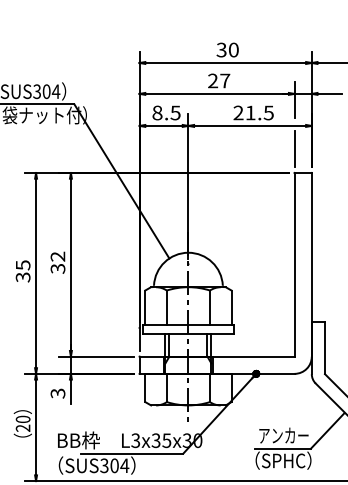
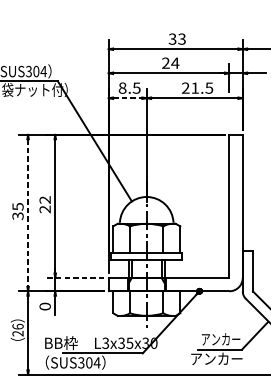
text: (233, 49) -> (181, 38), 30 -> 33
text: (224, 80) -> (174, 62), 27 -> 24
line: (164, 125) -> (128, 97), solid -> dashed
line: (294, 149) -> (229, 116), removed
text: (58, 268) -> (45, 209), 32 -> 22
line: (36, 273) -> (28, 213), solid -> dashed
line: (96, 356) -> (75, 277), solid -> dashed
text: (57, 393) -> (44, 306), 3 -> 0
text: (22, 418) -> (17, 326), 20 -> 26
text: (278, 460) -> (216, 358), （SPHC） -> アンカー

